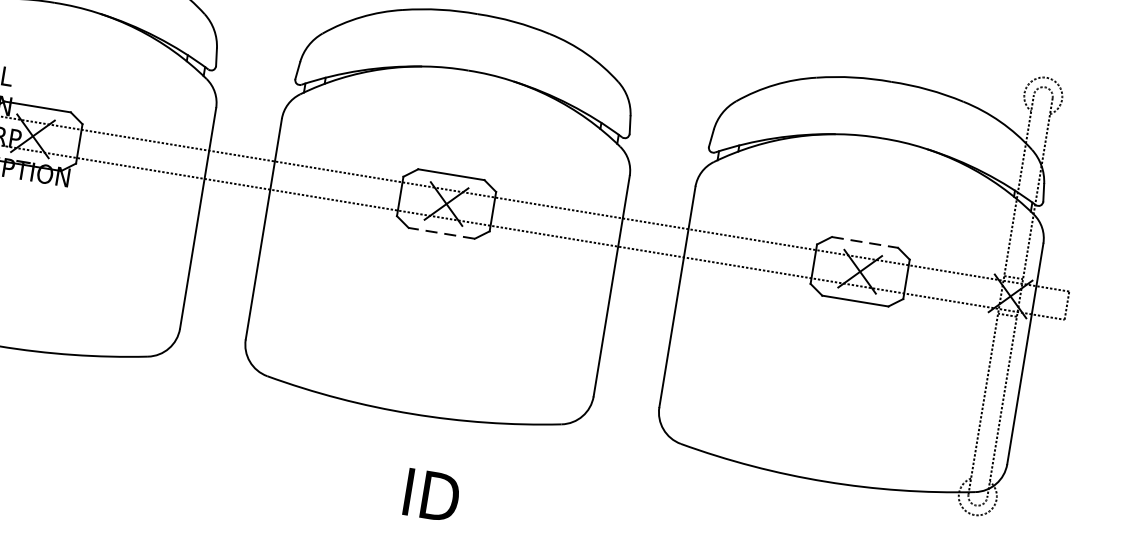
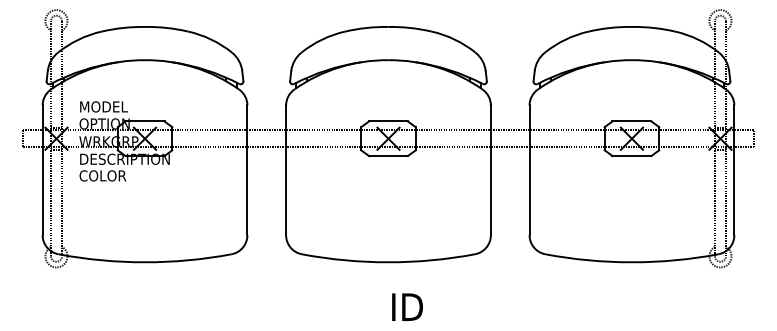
line: (441, 234) -> (388, 156), dashed -> solid
line: (865, 242) -> (632, 121), dashed -> solid

